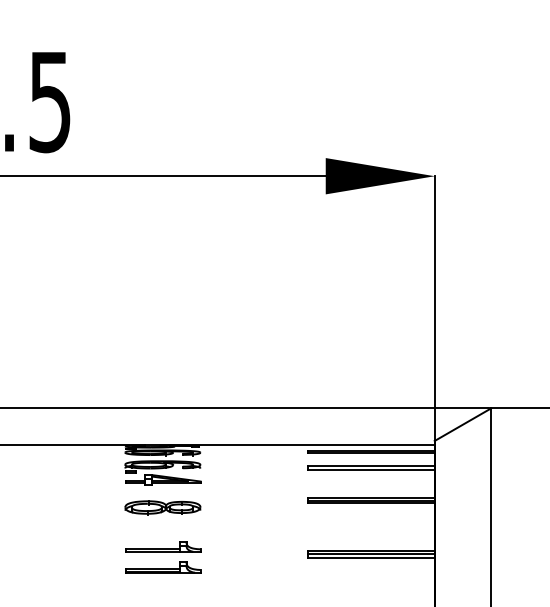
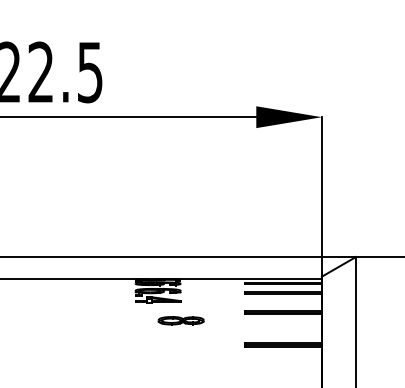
part: (161, 507) -> (180, 320), moved
part: (163, 556) -> (158, 346), removed

